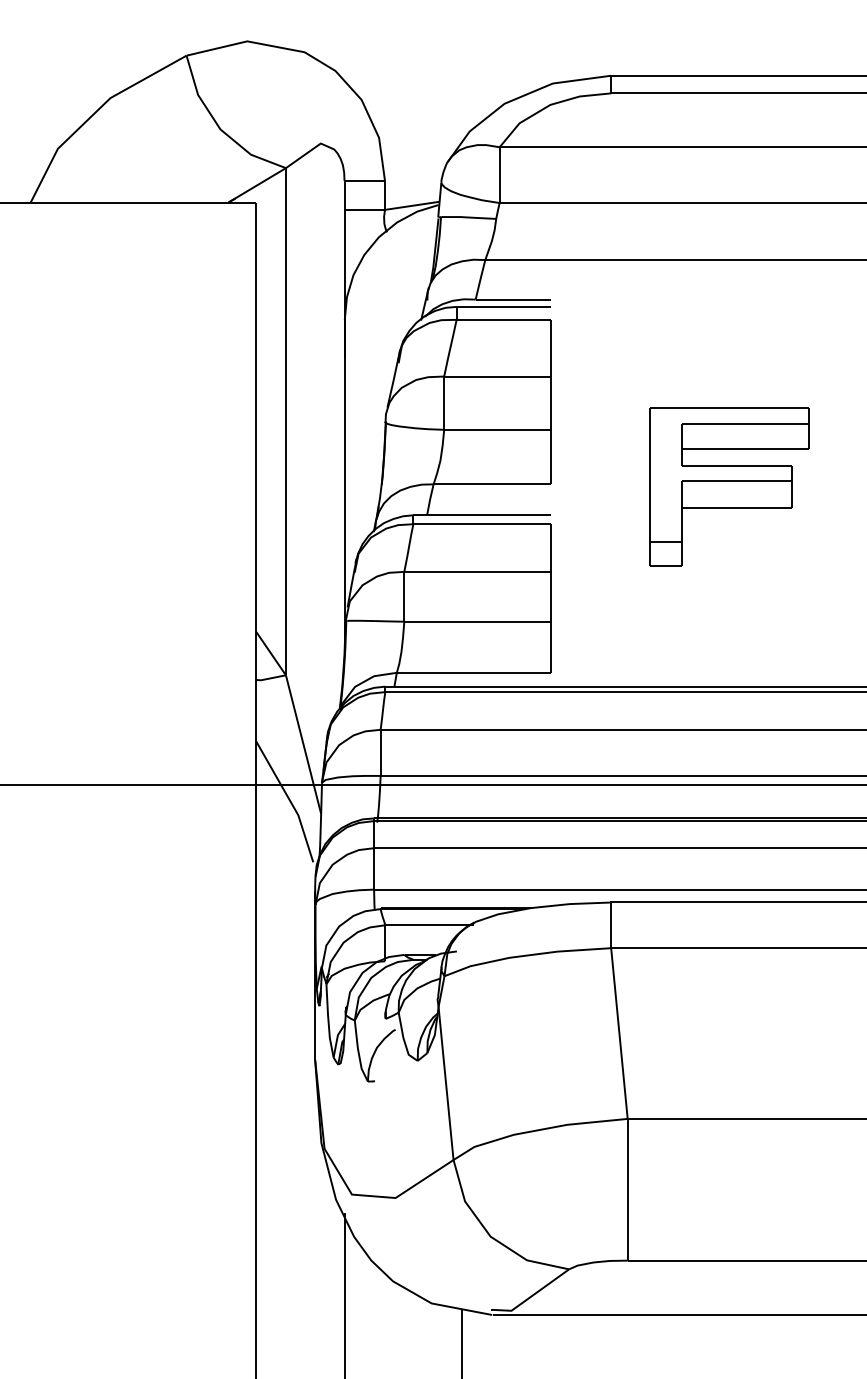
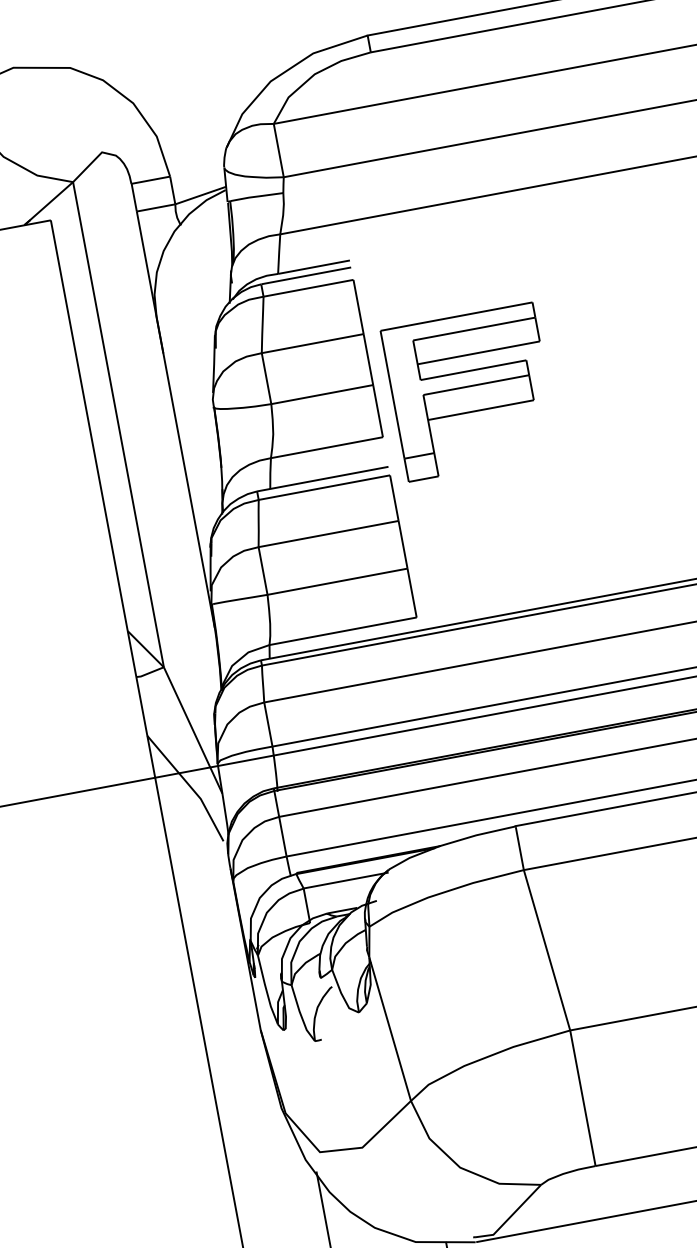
part: (729, 486) -> (470, 391), moved

